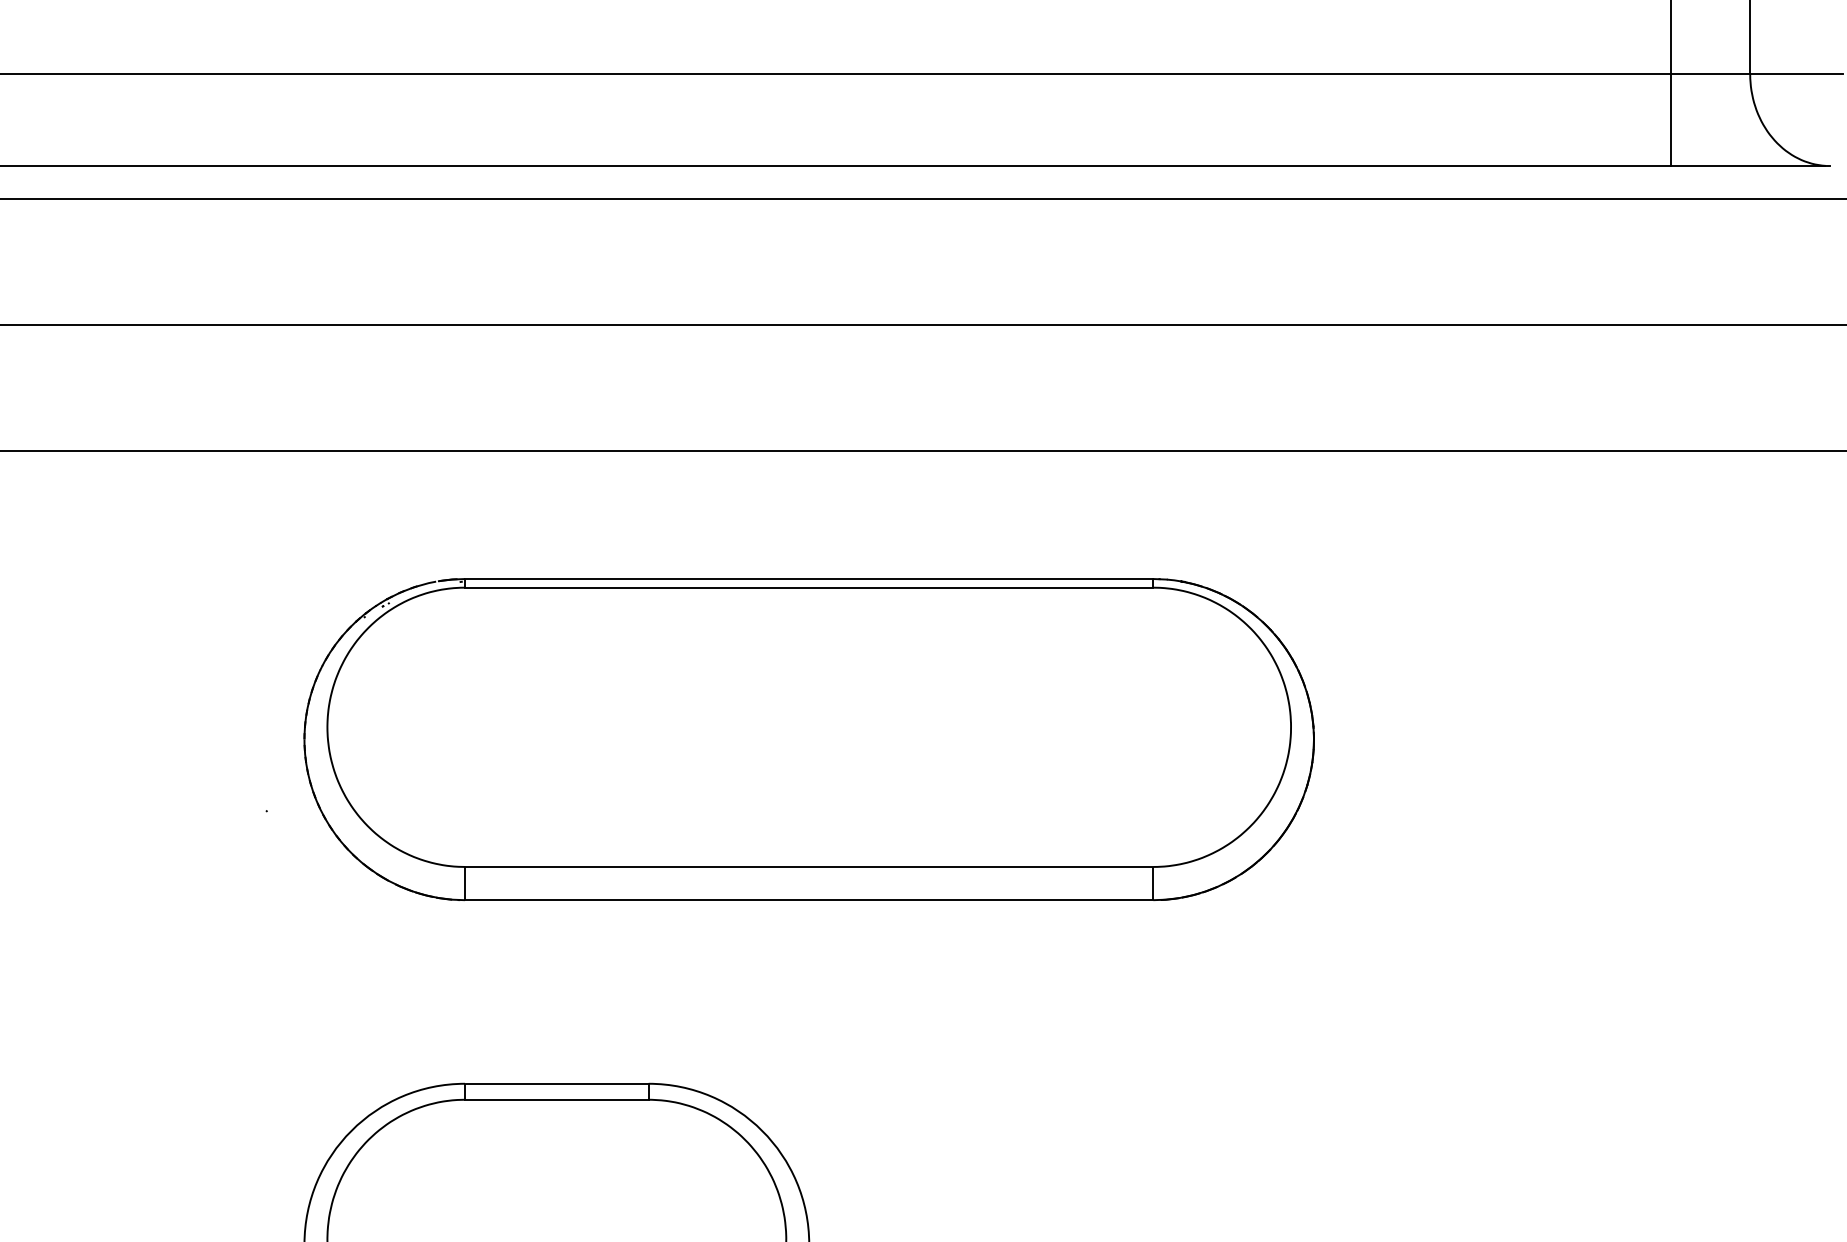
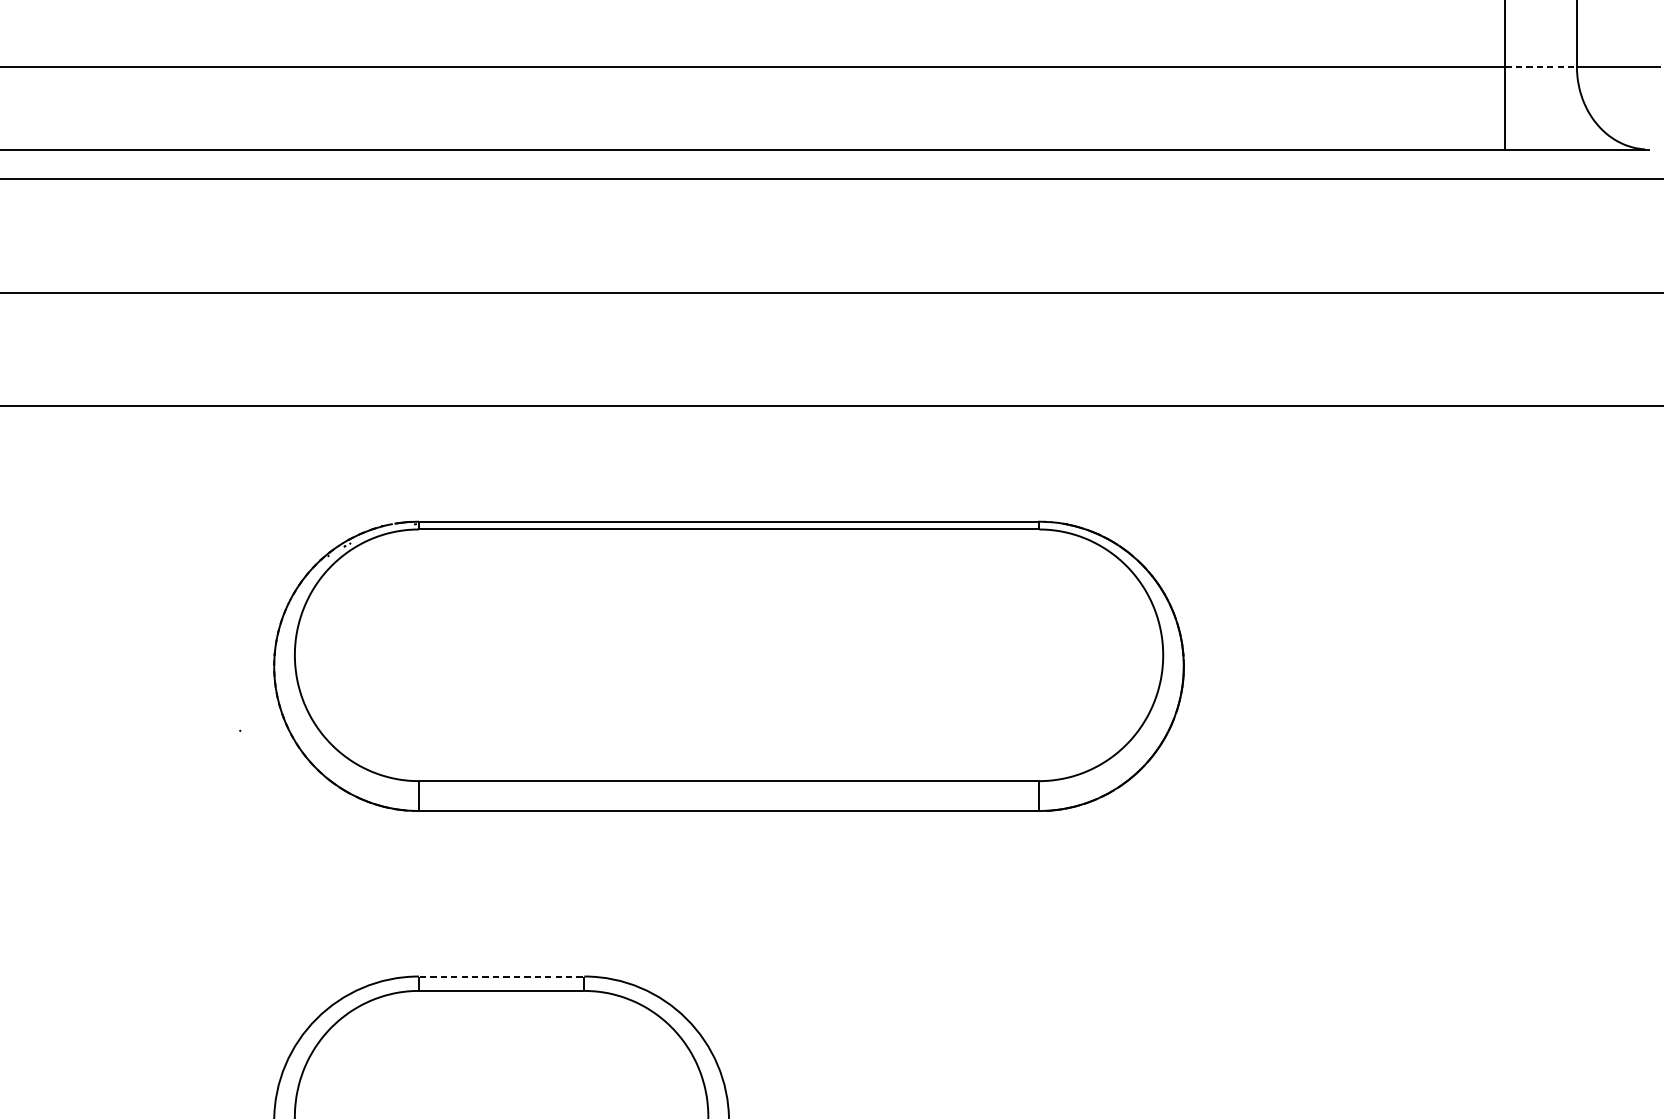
line: (1710, 74) -> (1541, 67), solid -> dashed
line: (557, 1083) -> (502, 976), solid -> dashed

